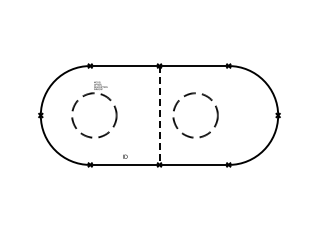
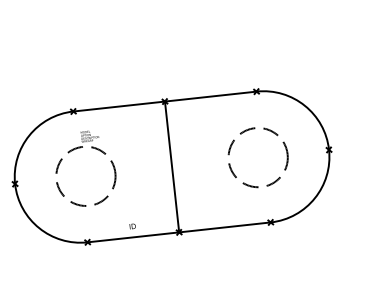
line: (159, 115) -> (172, 166), dashed -> solid
circle: (195, 115) -> (258, 157), moved

